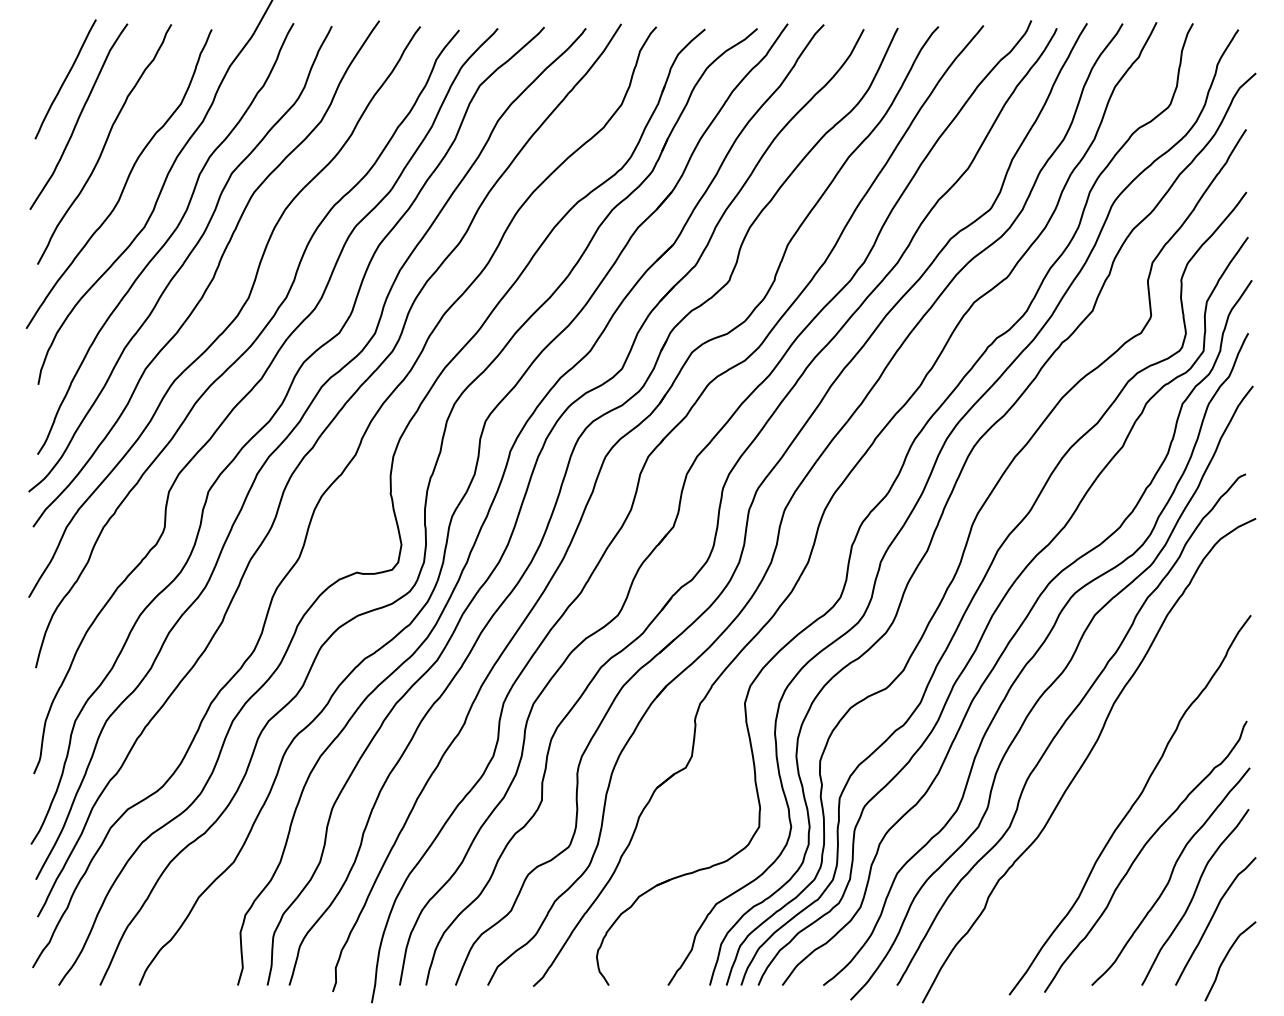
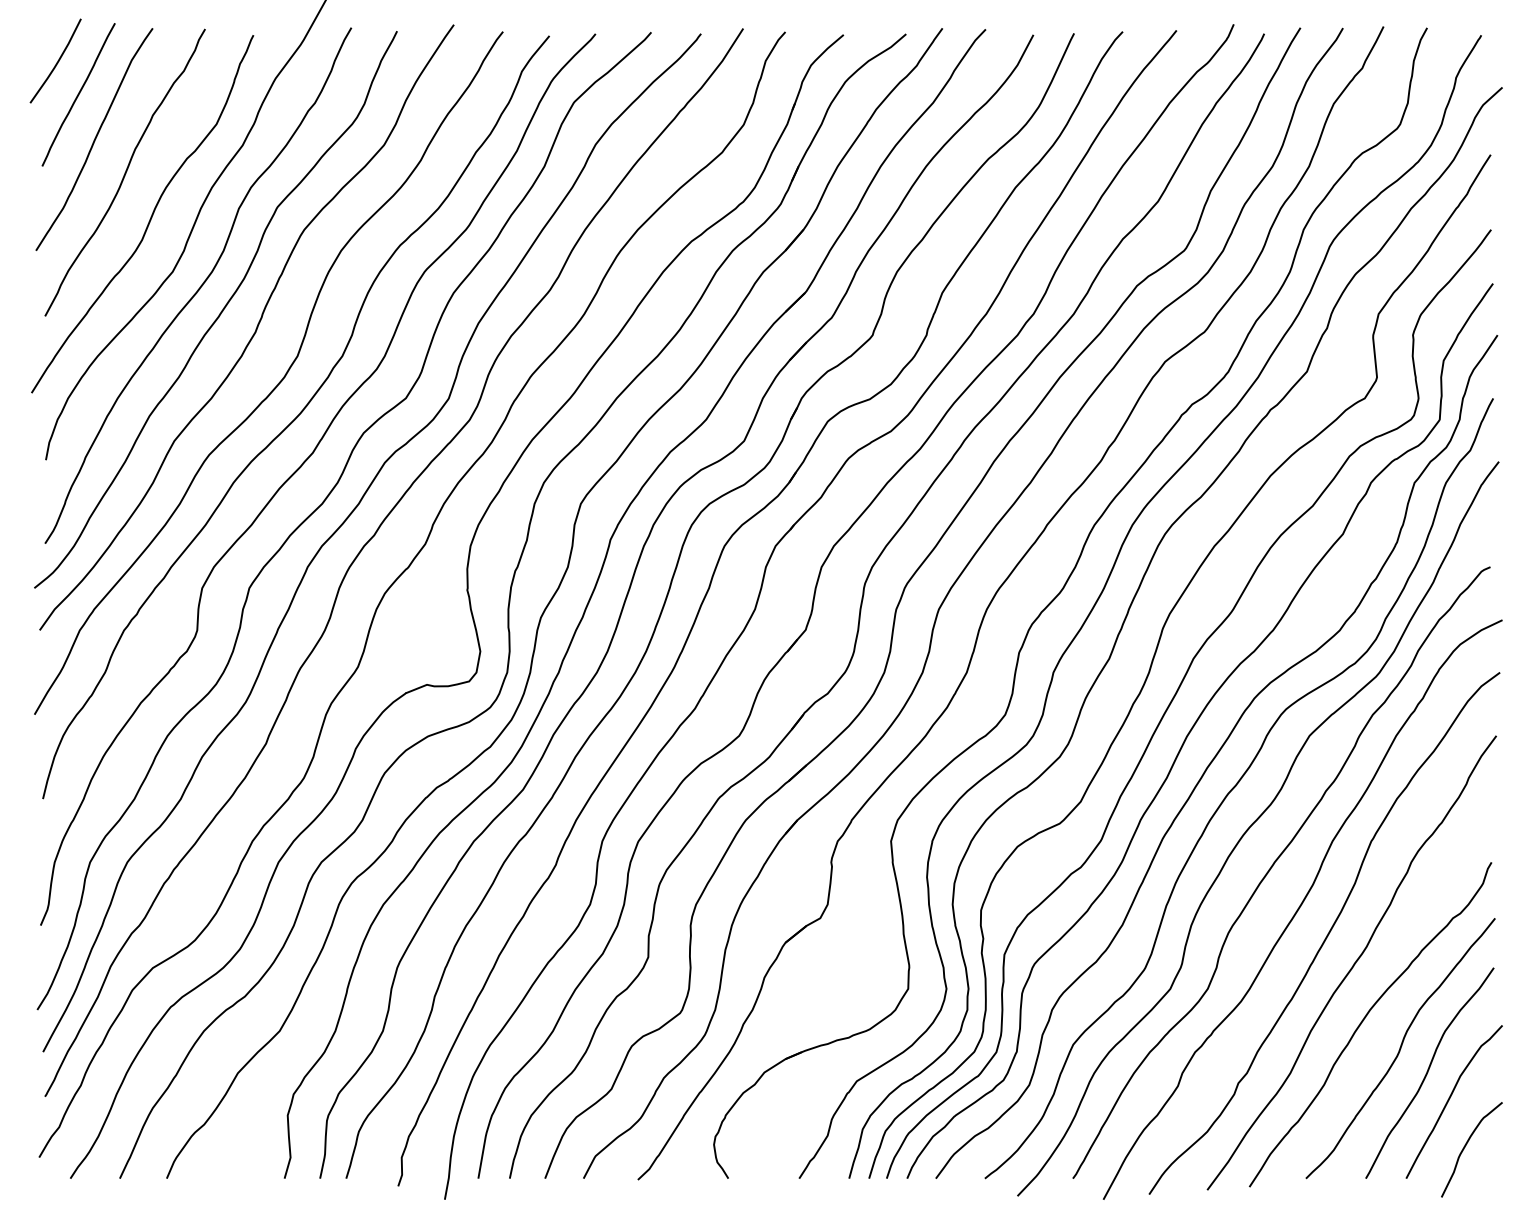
curve: (47, 51) -> (56, 61), added
curve: (1109, 780) -> (1327, 933), added

